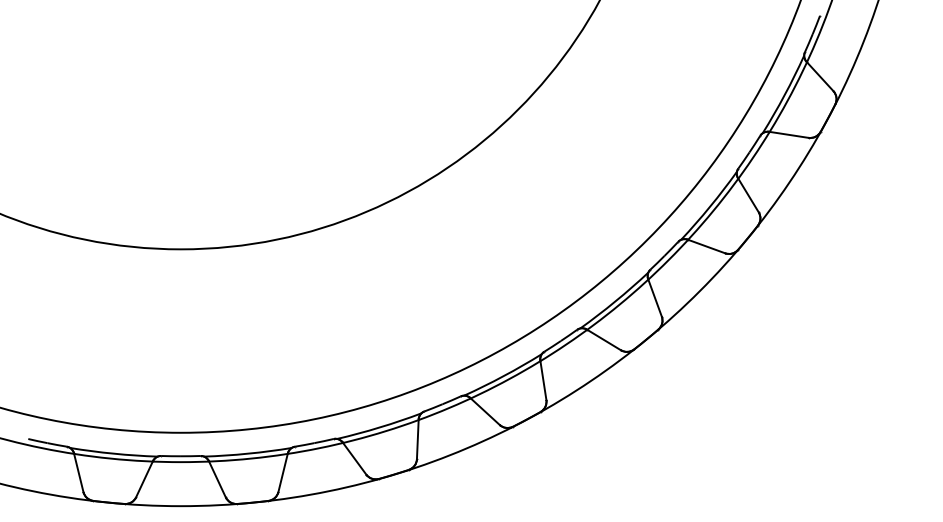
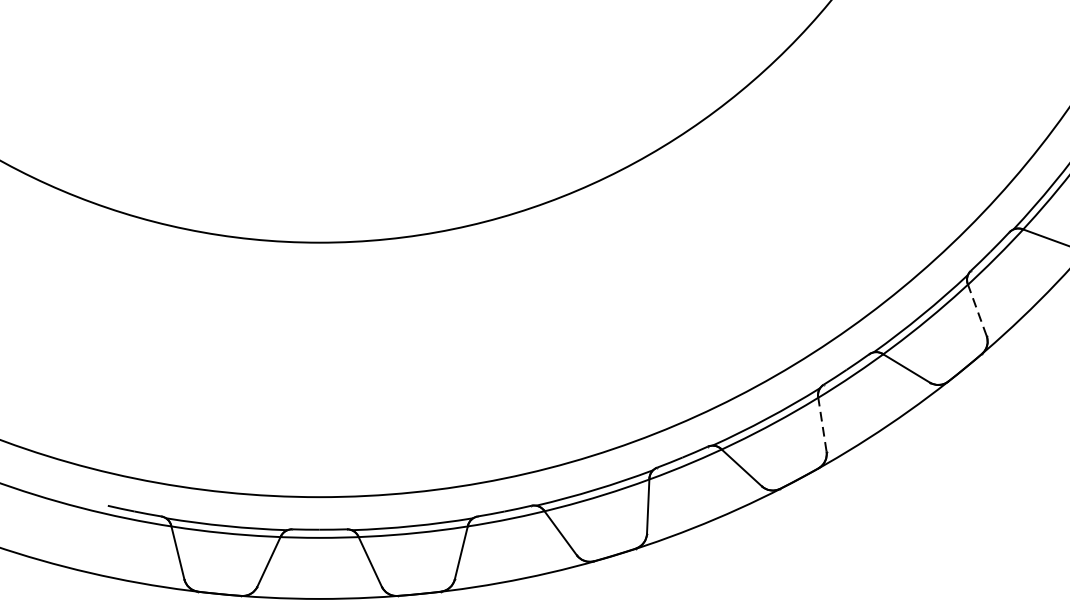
line: (654, 297) -> (976, 309), solid -> dashed
line: (543, 380) -> (822, 424), solid -> dashed

